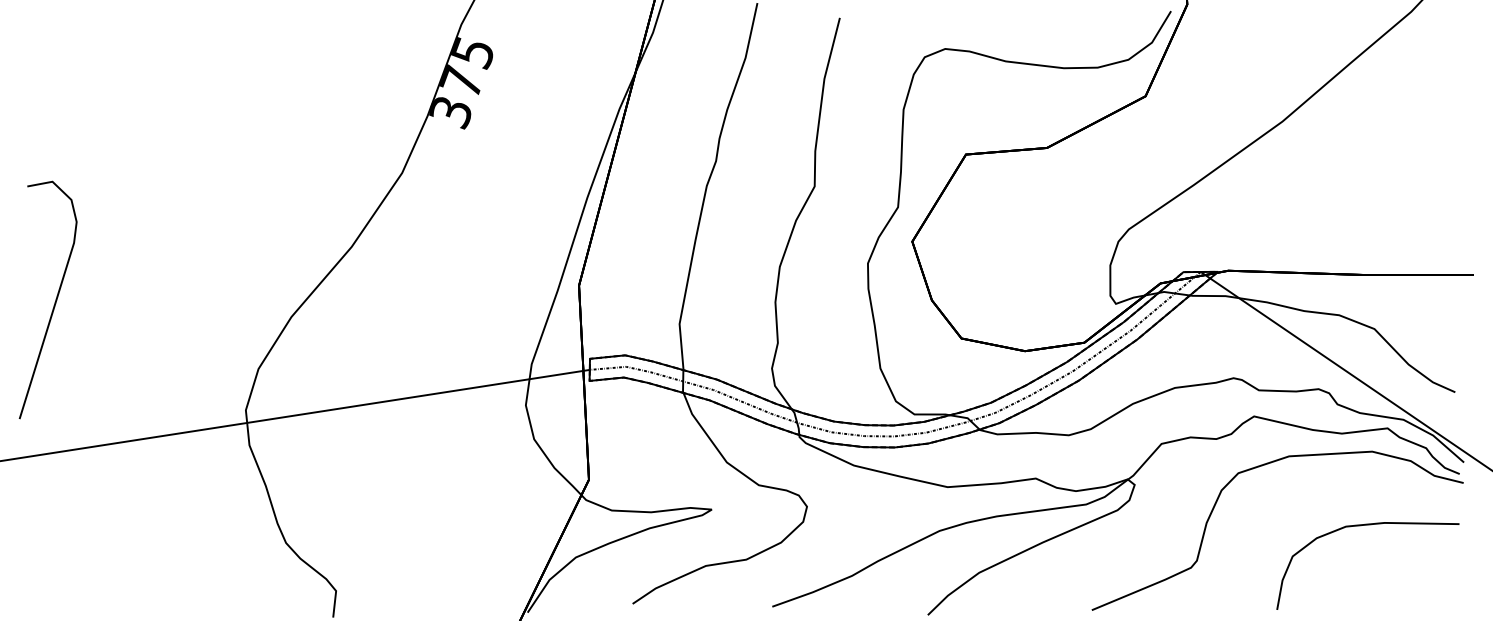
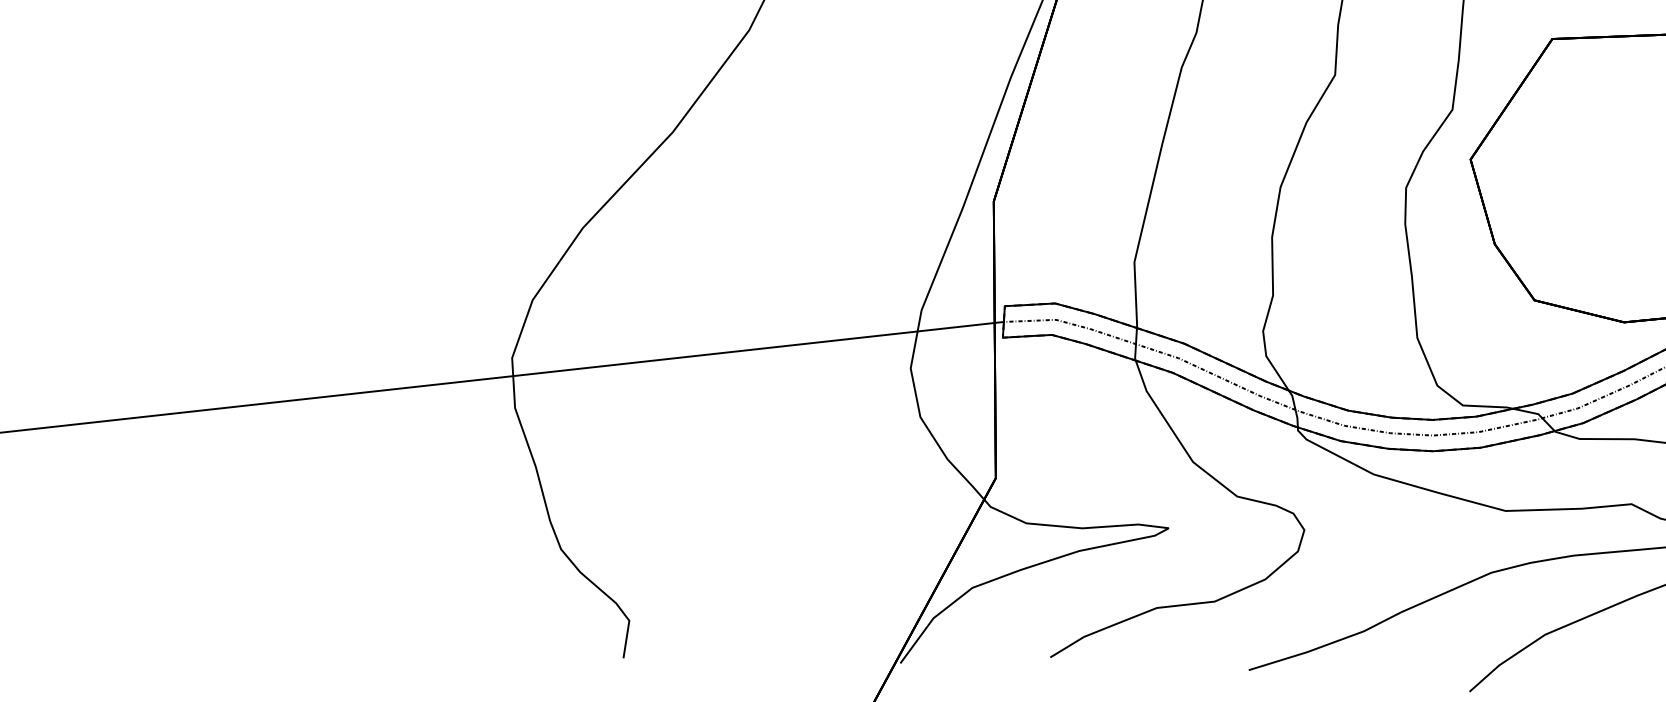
part: (54, 302) -> (246, 192), removed

